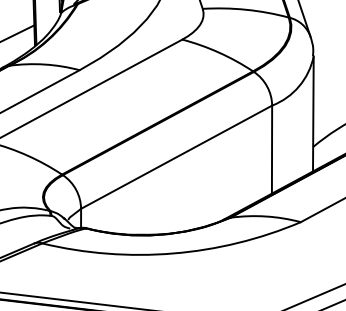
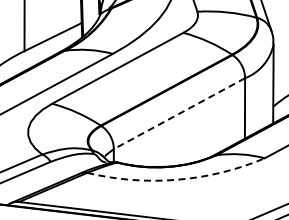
line: (176, 156) -> (179, 113), solid -> dashed
arc: (173, 253) -> (177, 179), solid -> dashed

